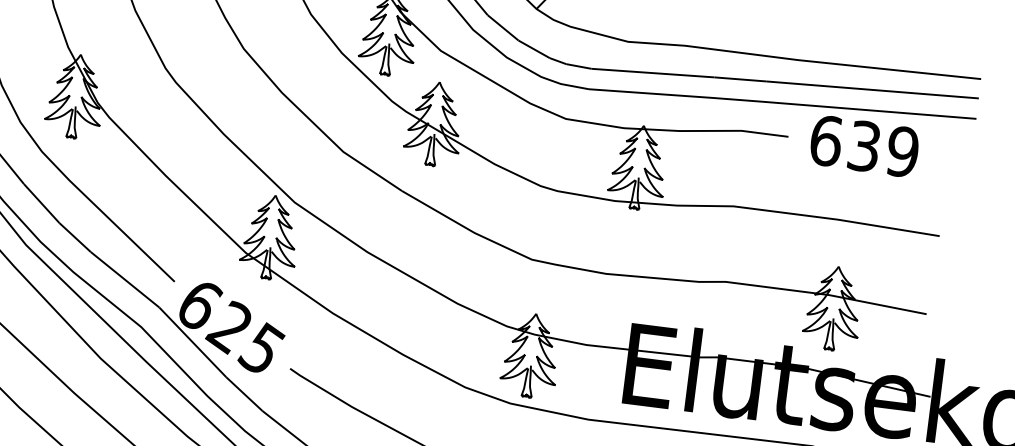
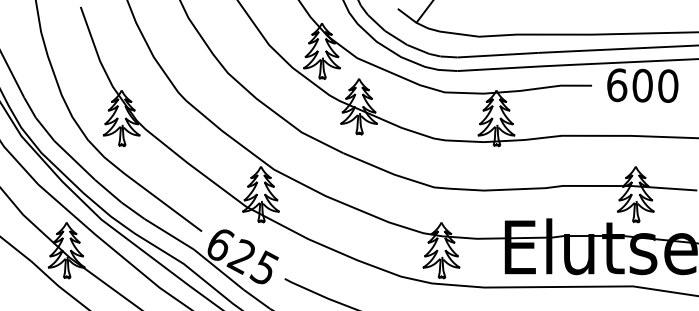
text: (883, 148) -> (655, 85), 639 -> 600

